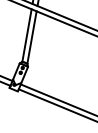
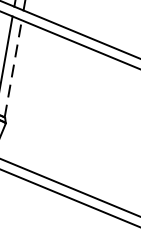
line: (32, 37) -> (14, 68), solid -> dashed

